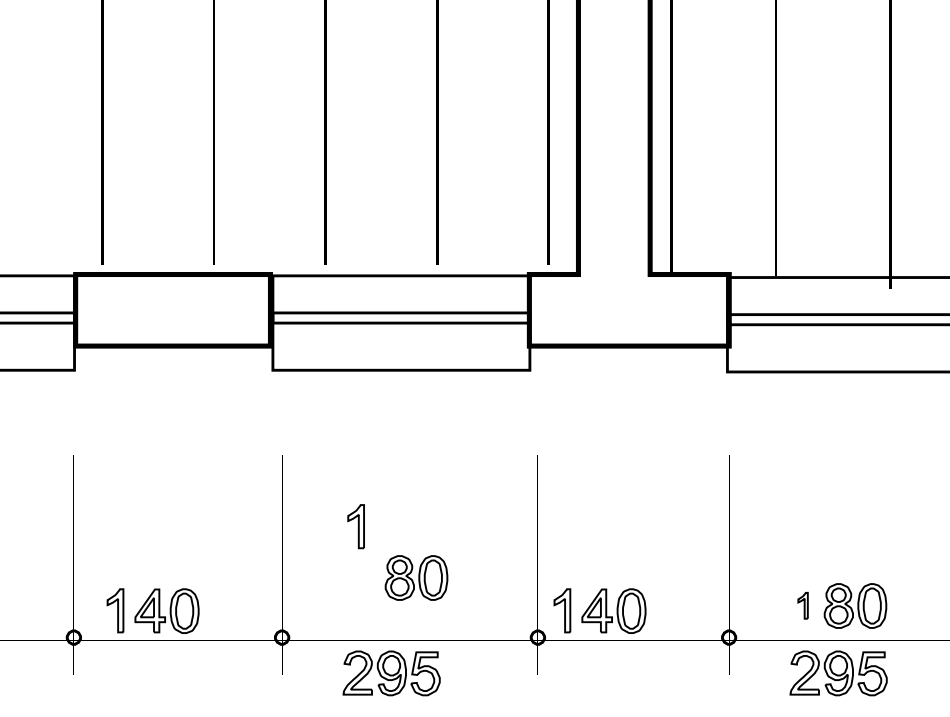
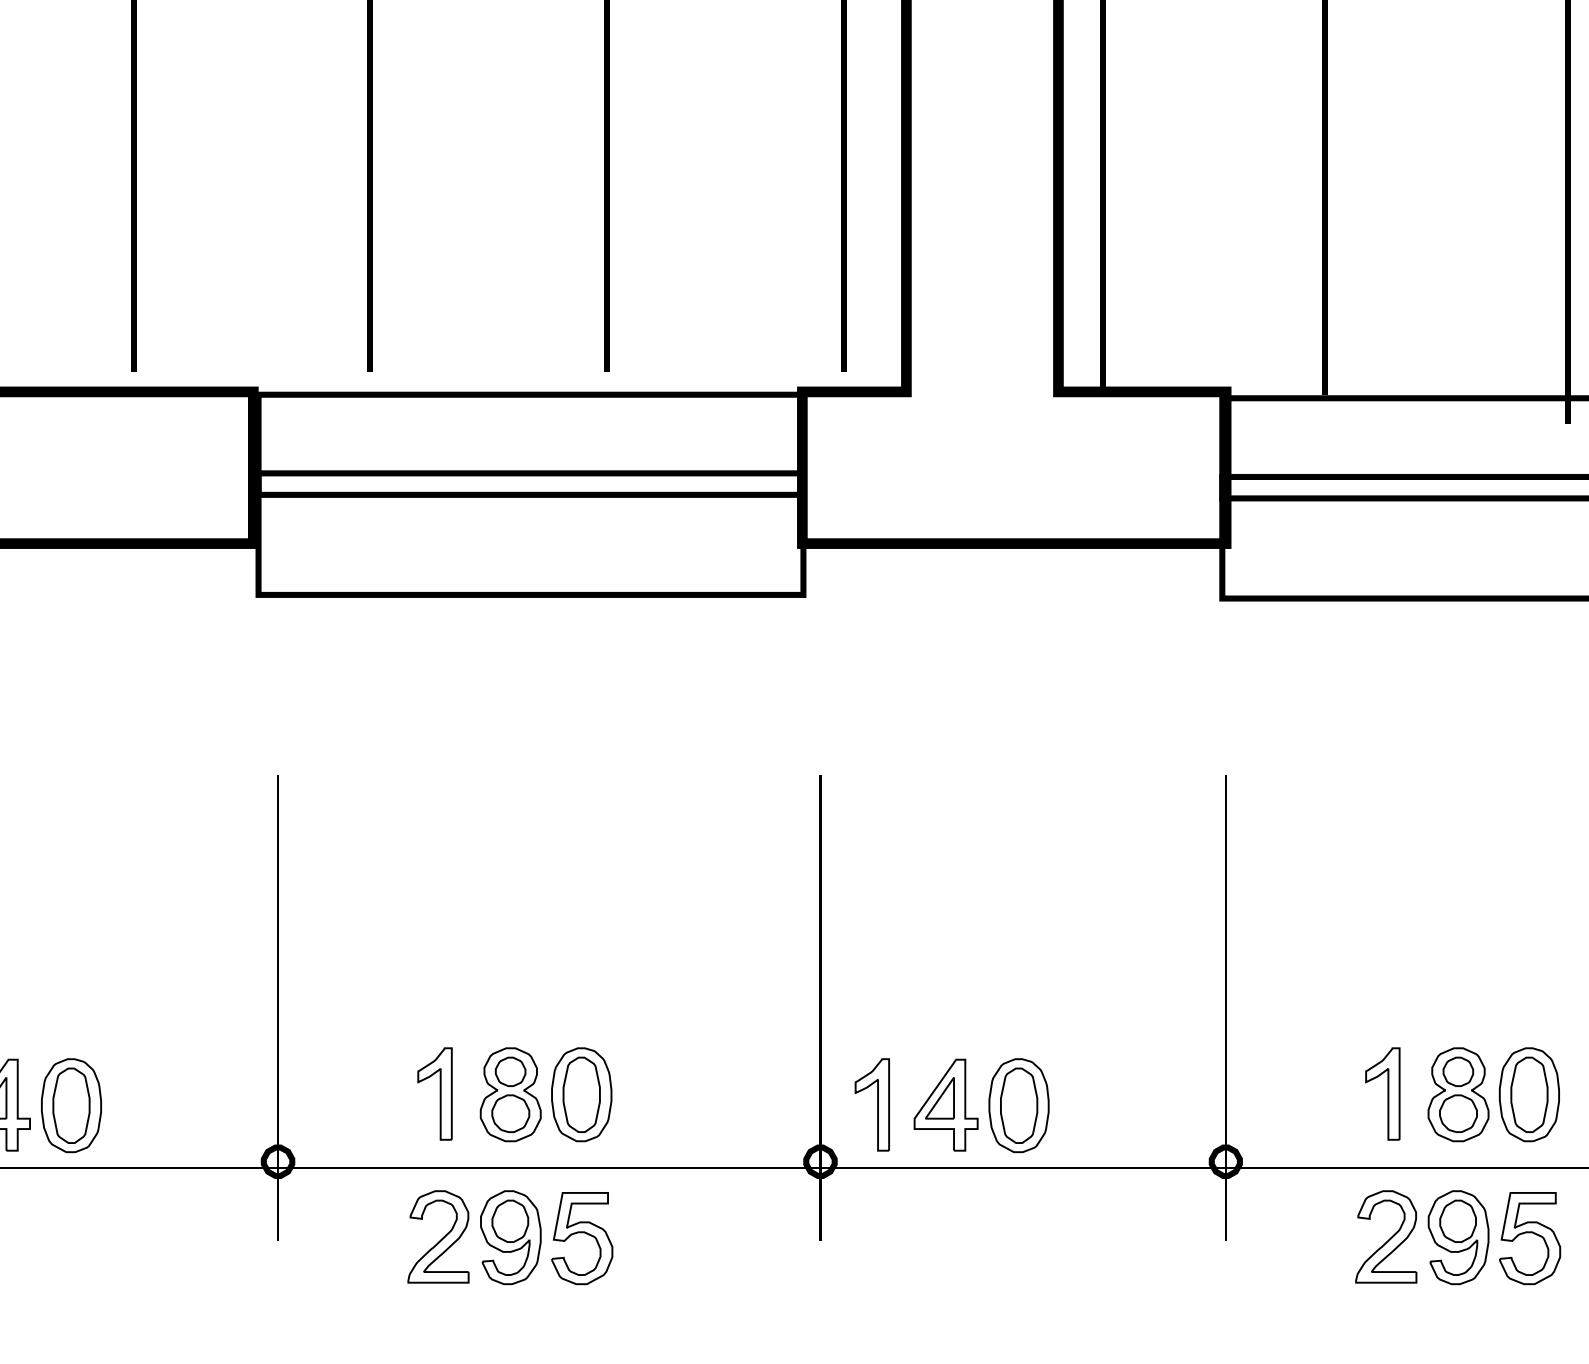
part: (355, 526) -> (433, 1093), moved
part: (416, 577) -> (546, 1093), moved
part: (802, 605) -> (1381, 1093), size x1.67

